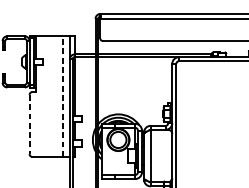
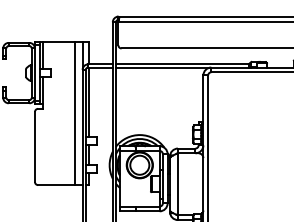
line: (63, 96) -> (74, 113), dashed -> solid
line: (29, 124) -> (34, 146), dashed -> solid

